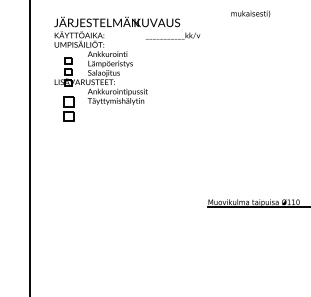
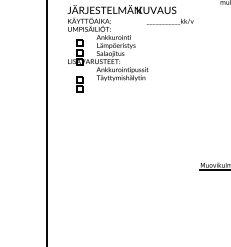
part: (68, 108) -> (79, 84), size x0.71

